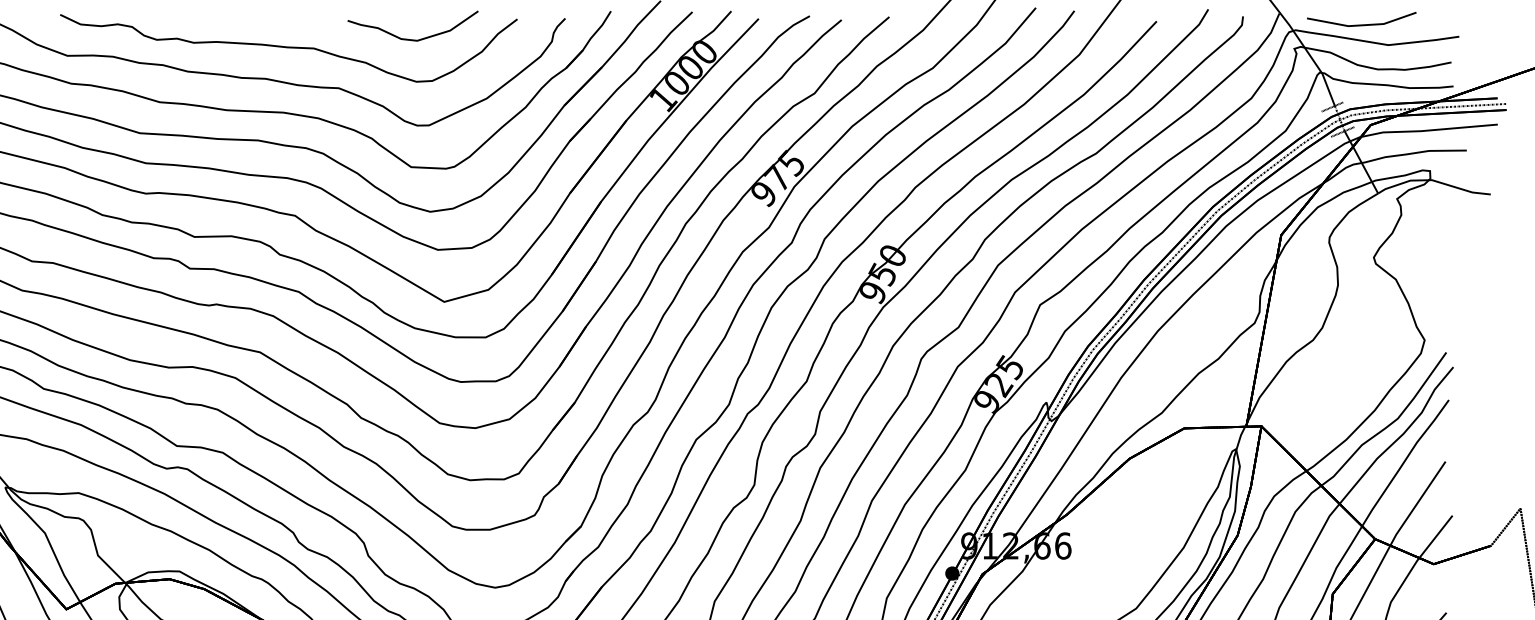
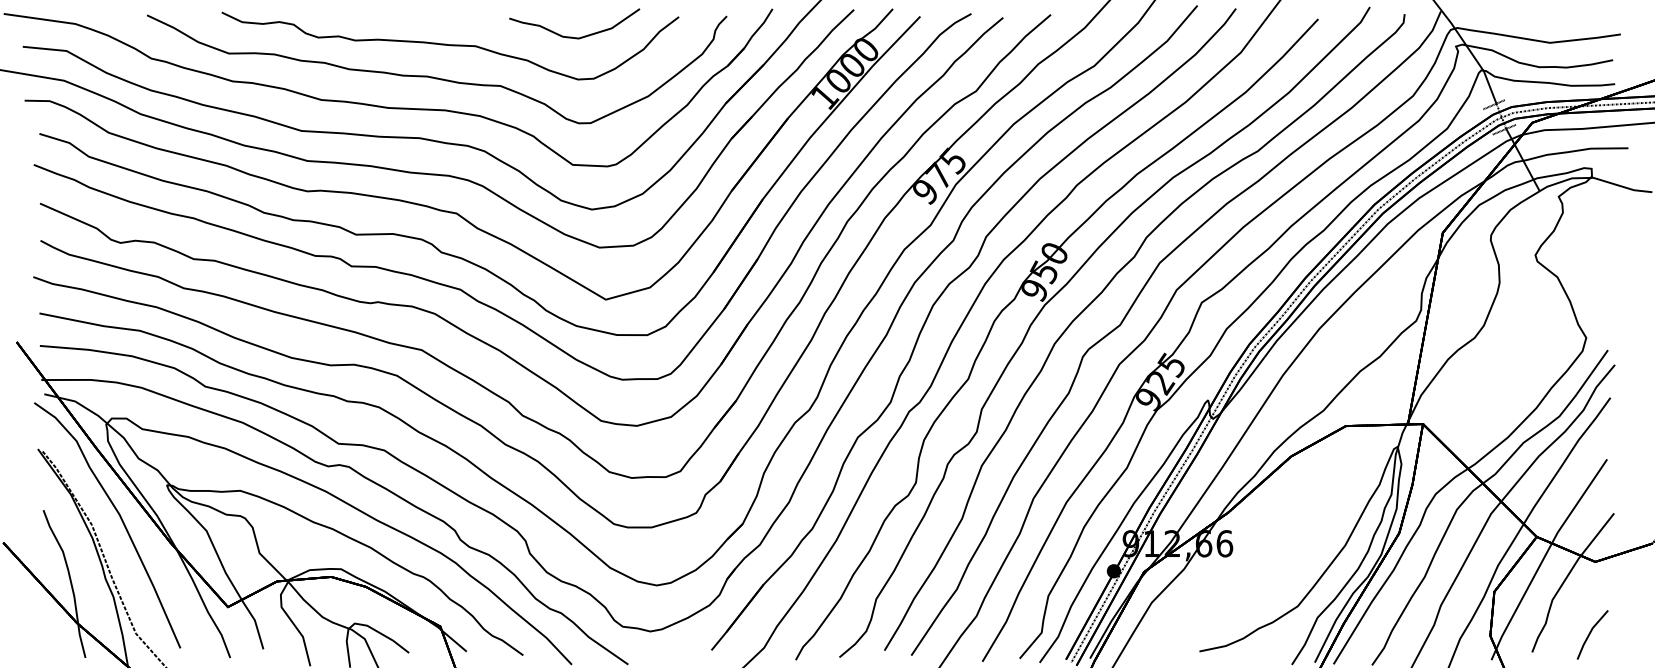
line: (1361, 24) -> (1523, 22), removed

